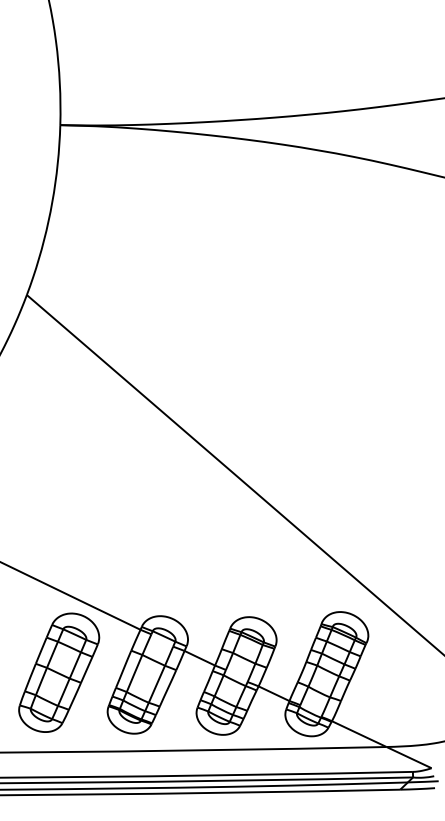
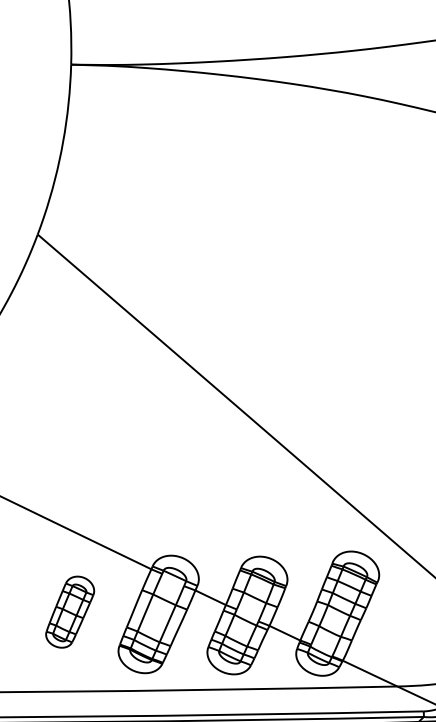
part: (59, 672) -> (70, 612), size x0.6

